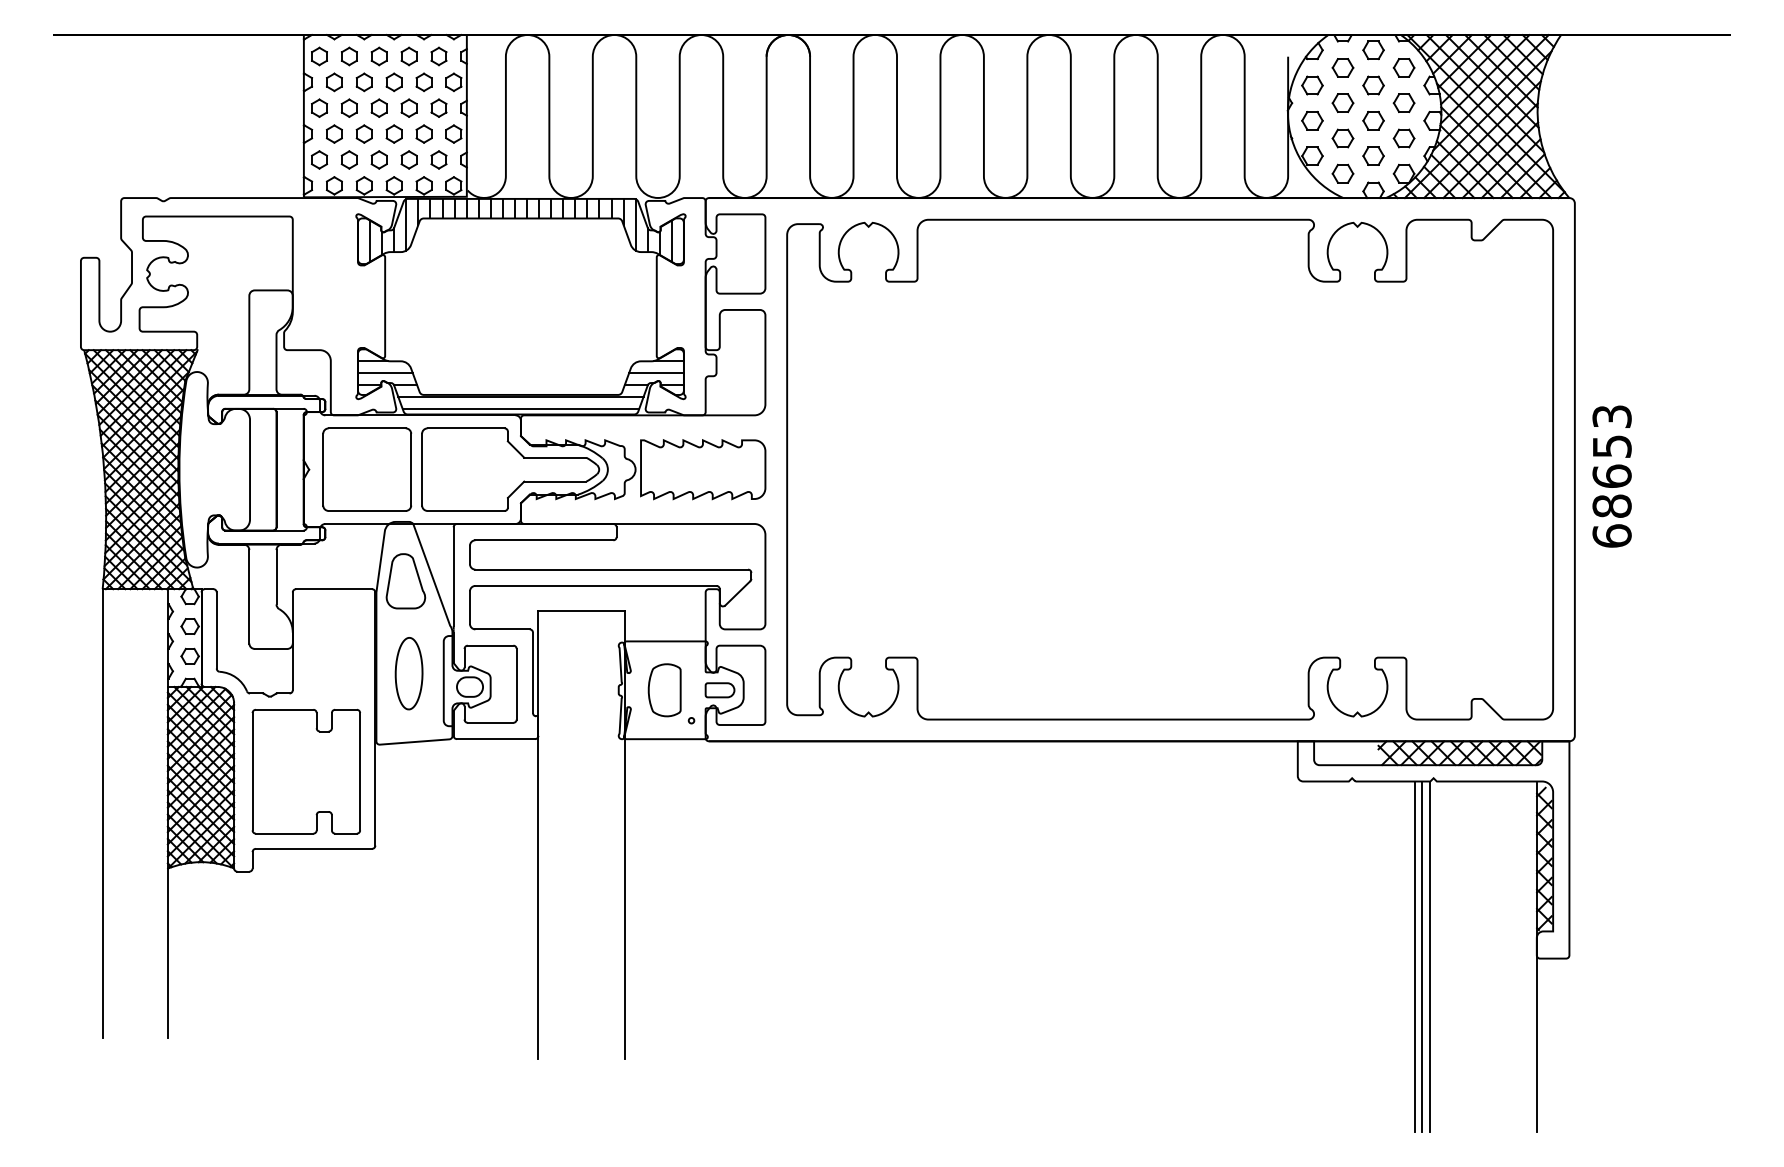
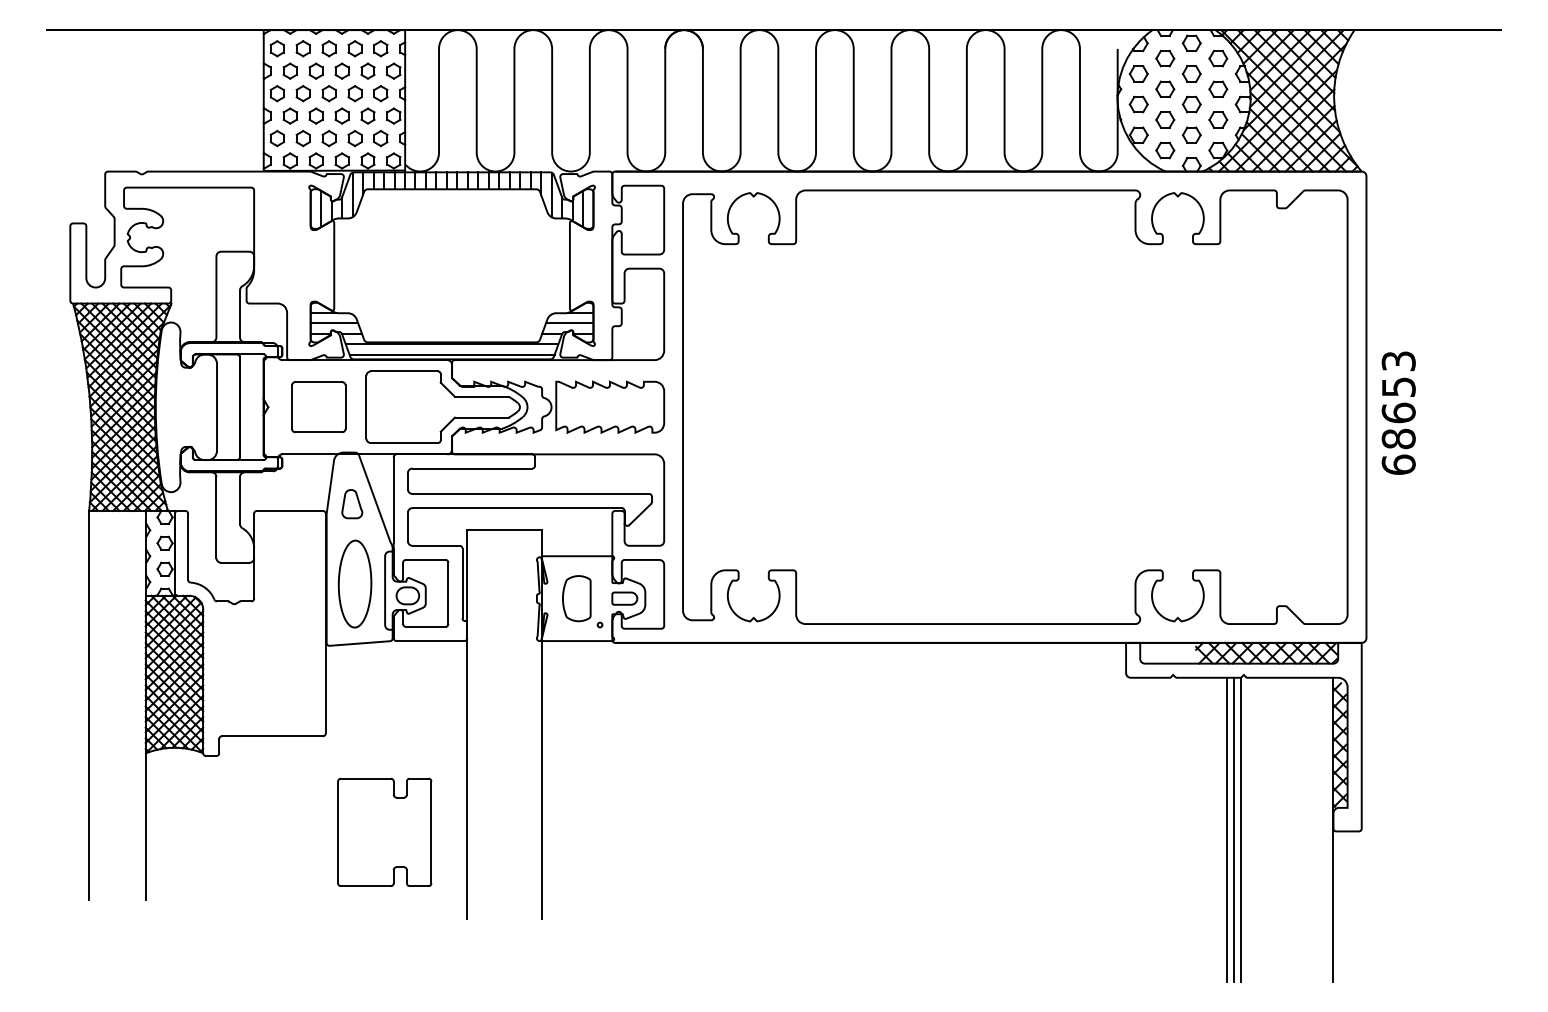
part: (367, 469) -> (318, 407), size x0.7
part: (405, 581) -> (351, 504), size x0.6
part: (408, 673) -> (354, 584), size x1.4
part: (305, 771) -> (384, 832), moved

